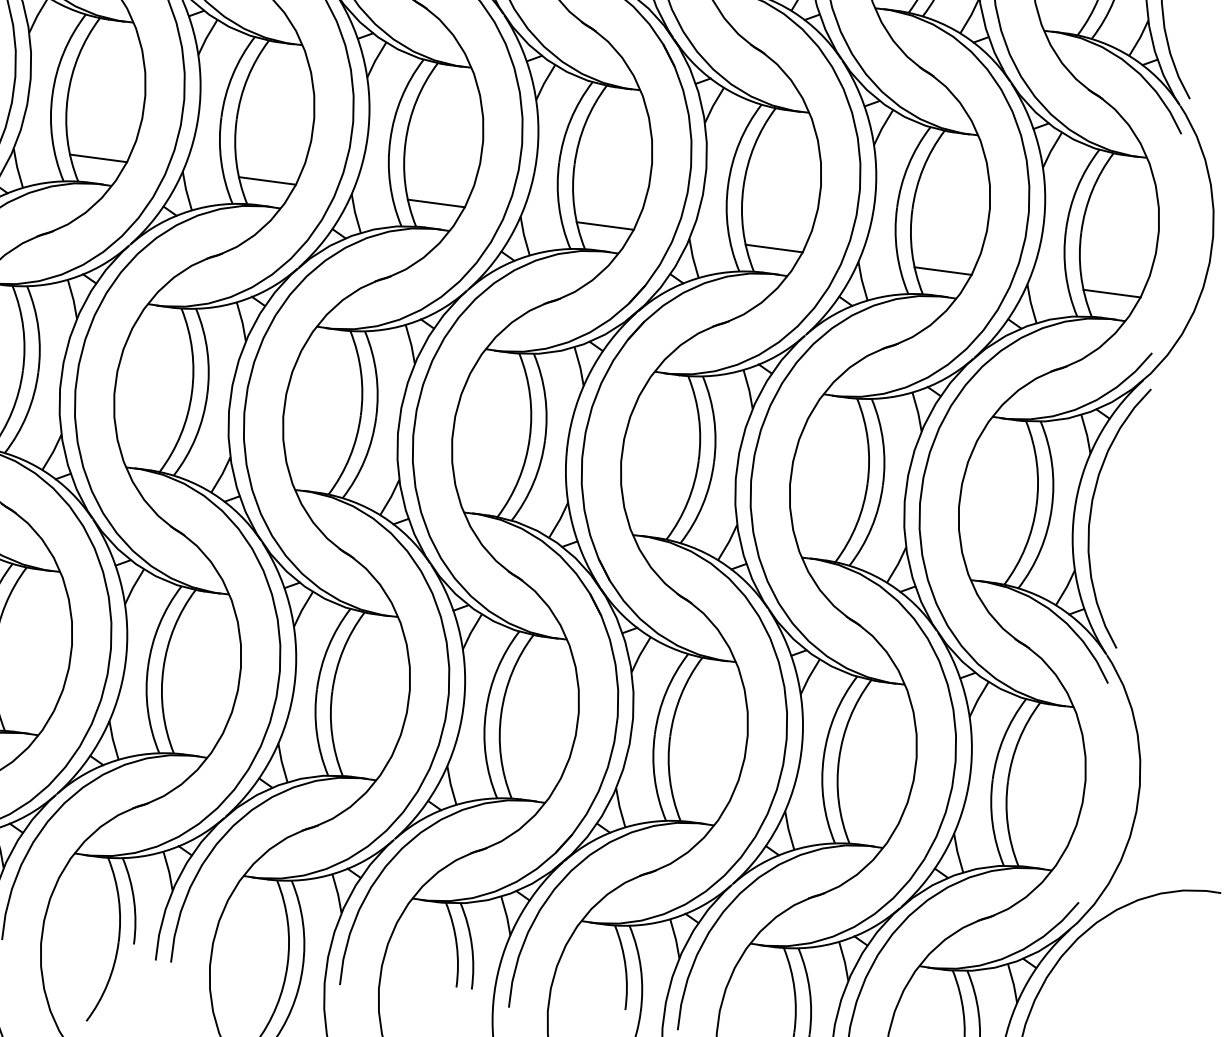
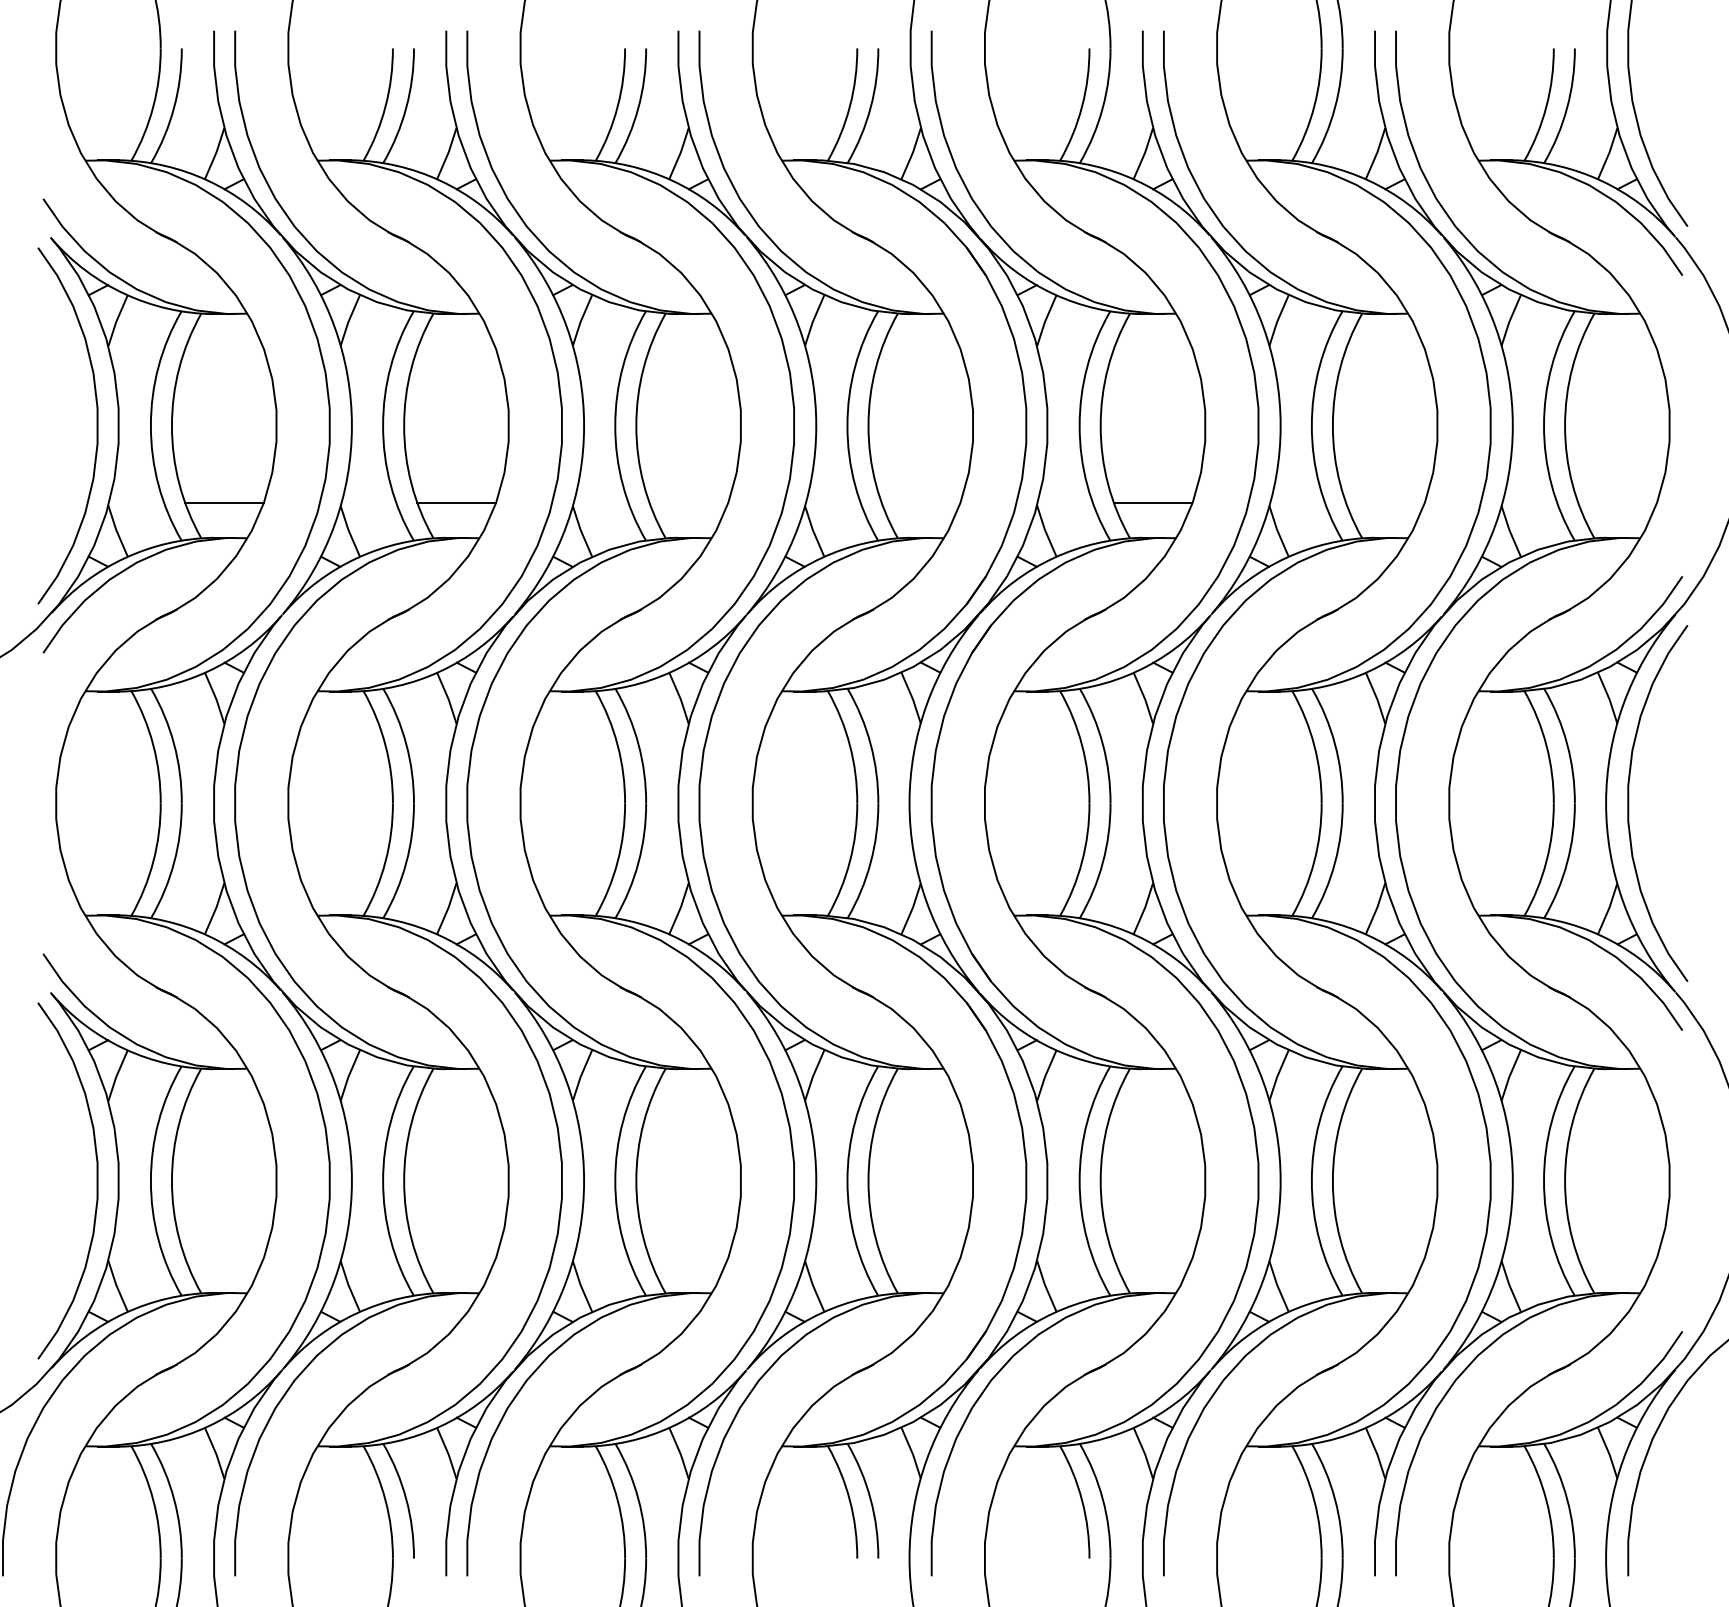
line: (436, 203) -> (688, 503), removed
line: (604, 226) -> (920, 503), removed
line: (943, 271) -> (1385, 503), removed
line: (1111, 293) -> (1617, 503), removed

